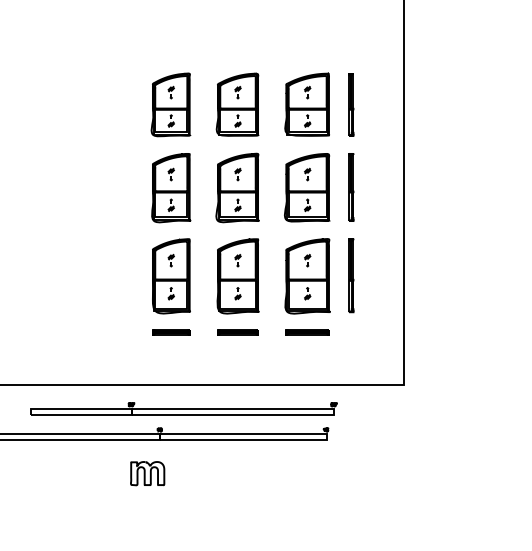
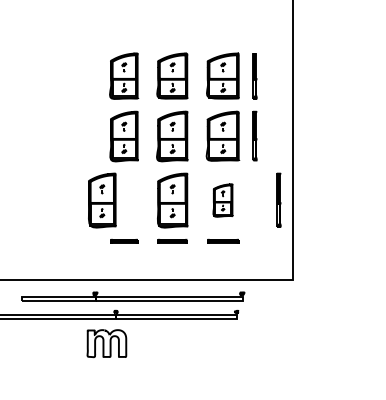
part: (350, 274) -> (278, 199), moved
part: (171, 276) -> (102, 200), moved
part: (306, 276) -> (222, 200), size x0.6
part: (148, 473) -> (107, 343), size x1.6

